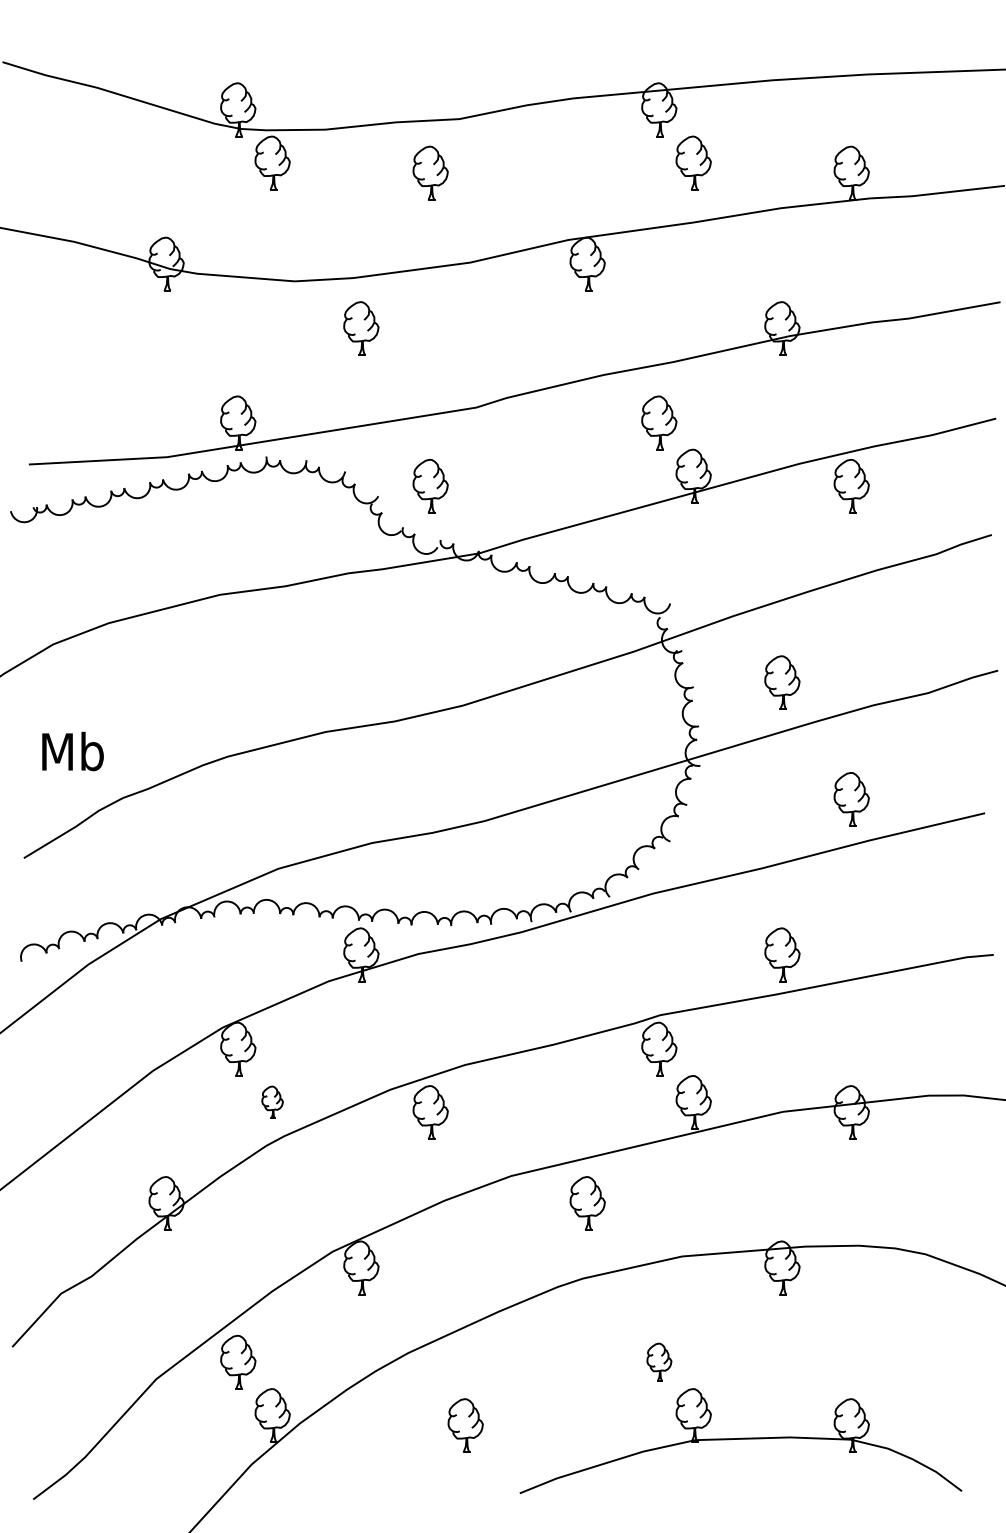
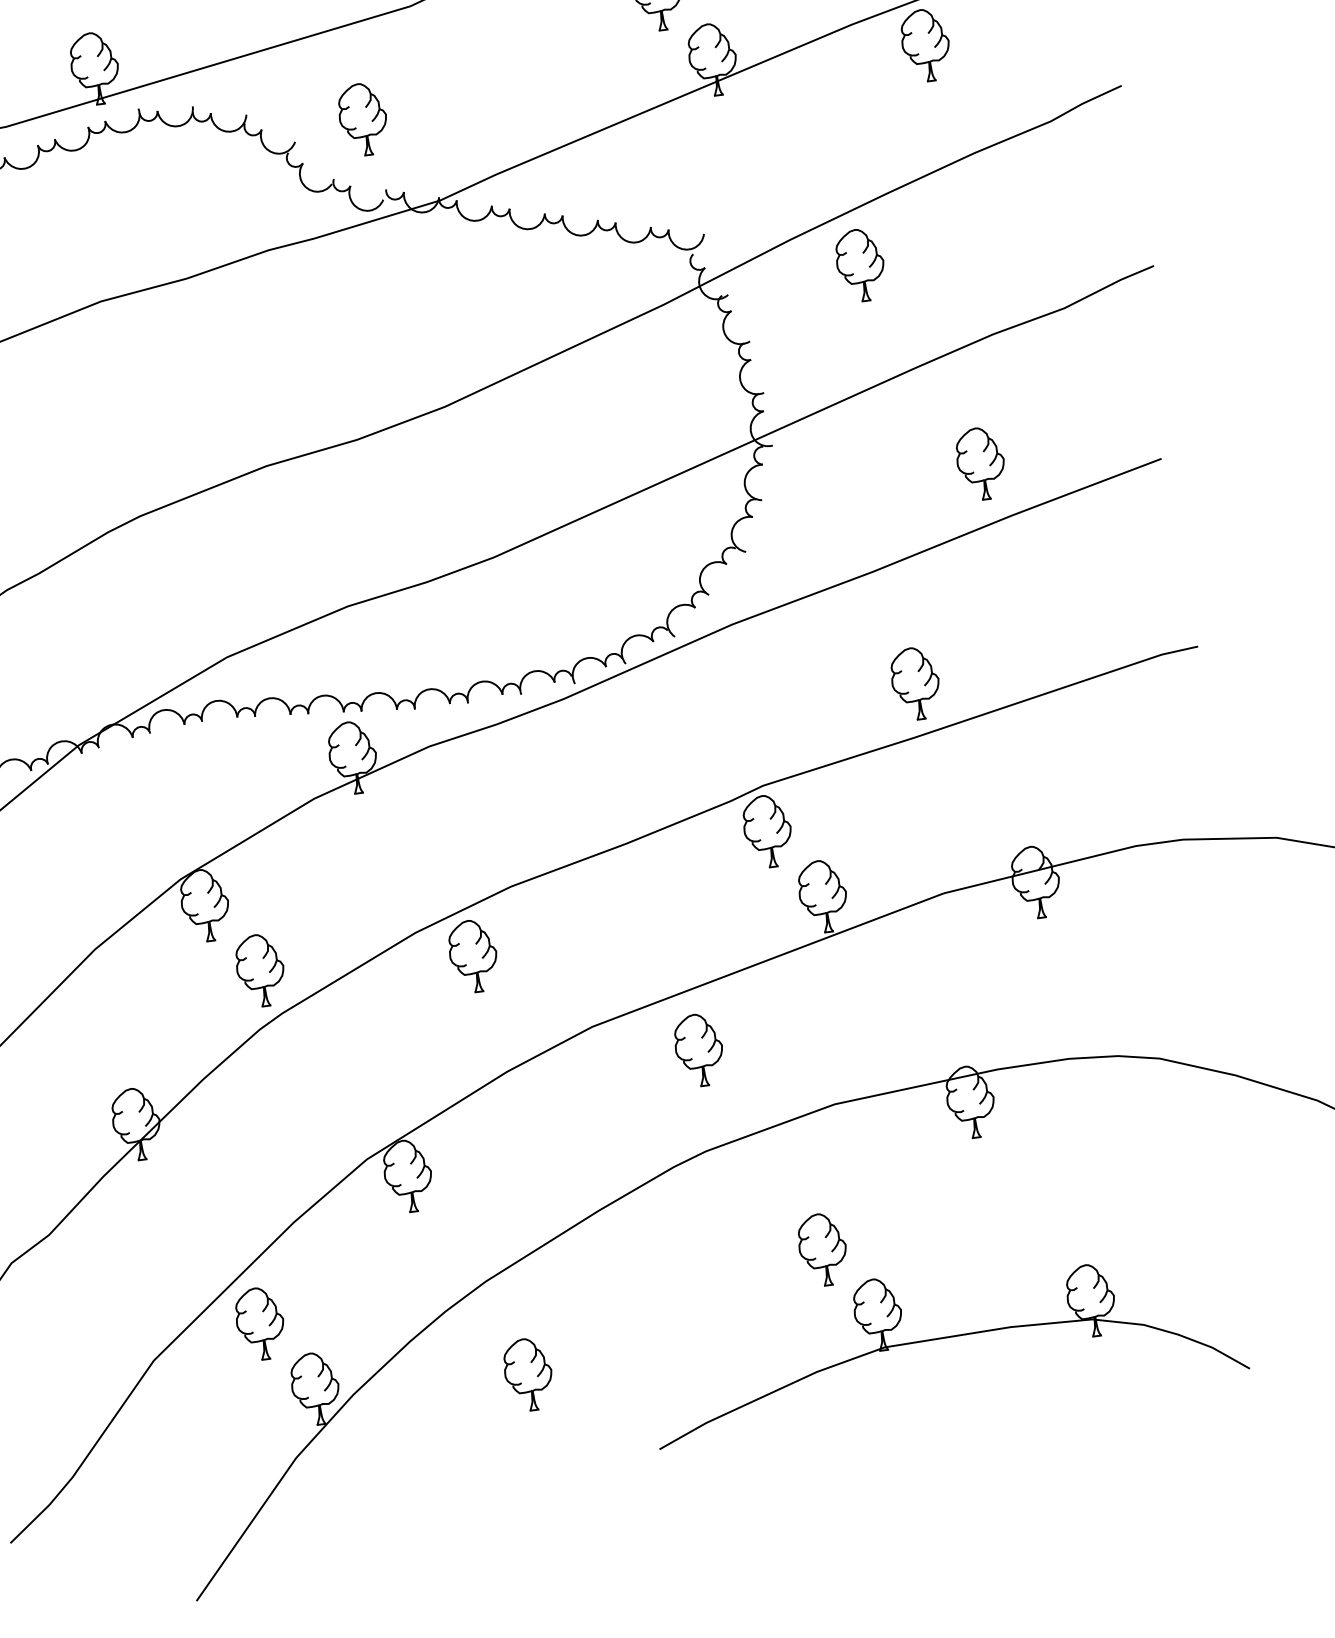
part: (782, 682) -> (860, 264), moved
part: (272, 1102) -> (260, 970), size x1.67
part: (659, 1361) -> (822, 1248), size x1.43
part: (465, 1425) -> (528, 1374), moved

